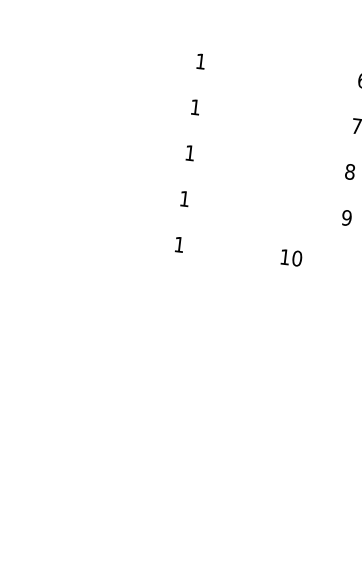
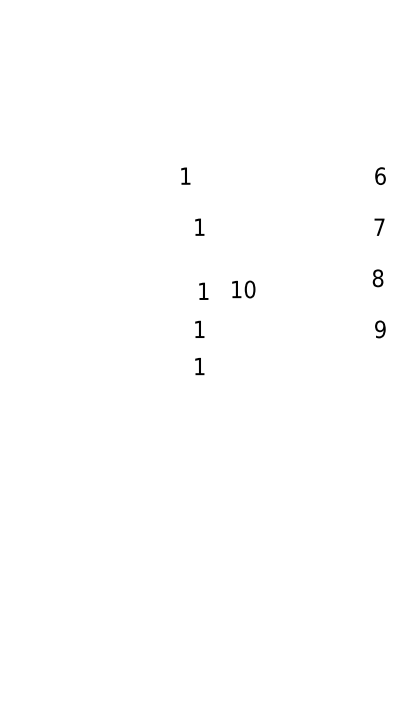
text: (200, 60) -> (185, 175), moved
text: (190, 152) -> (203, 290), moved
text: (179, 244) -> (199, 366), moved
text: (291, 257) -> (243, 289), moved

